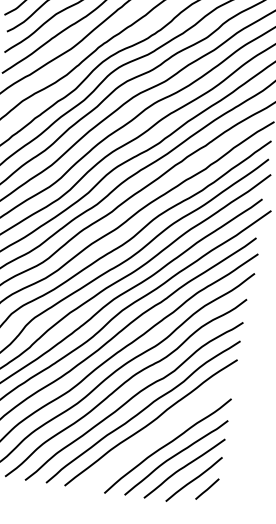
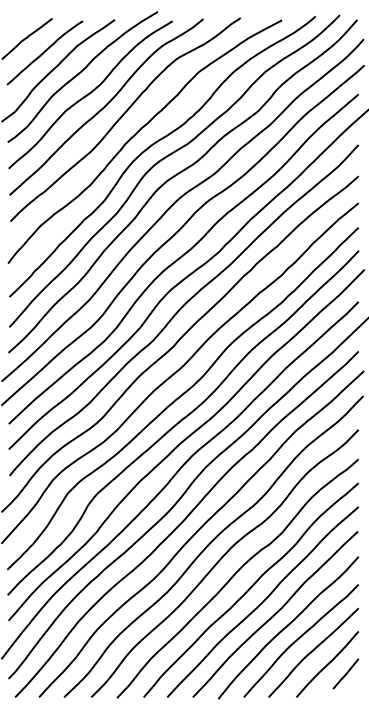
curve: (159, 434) -> (275, 614), added

